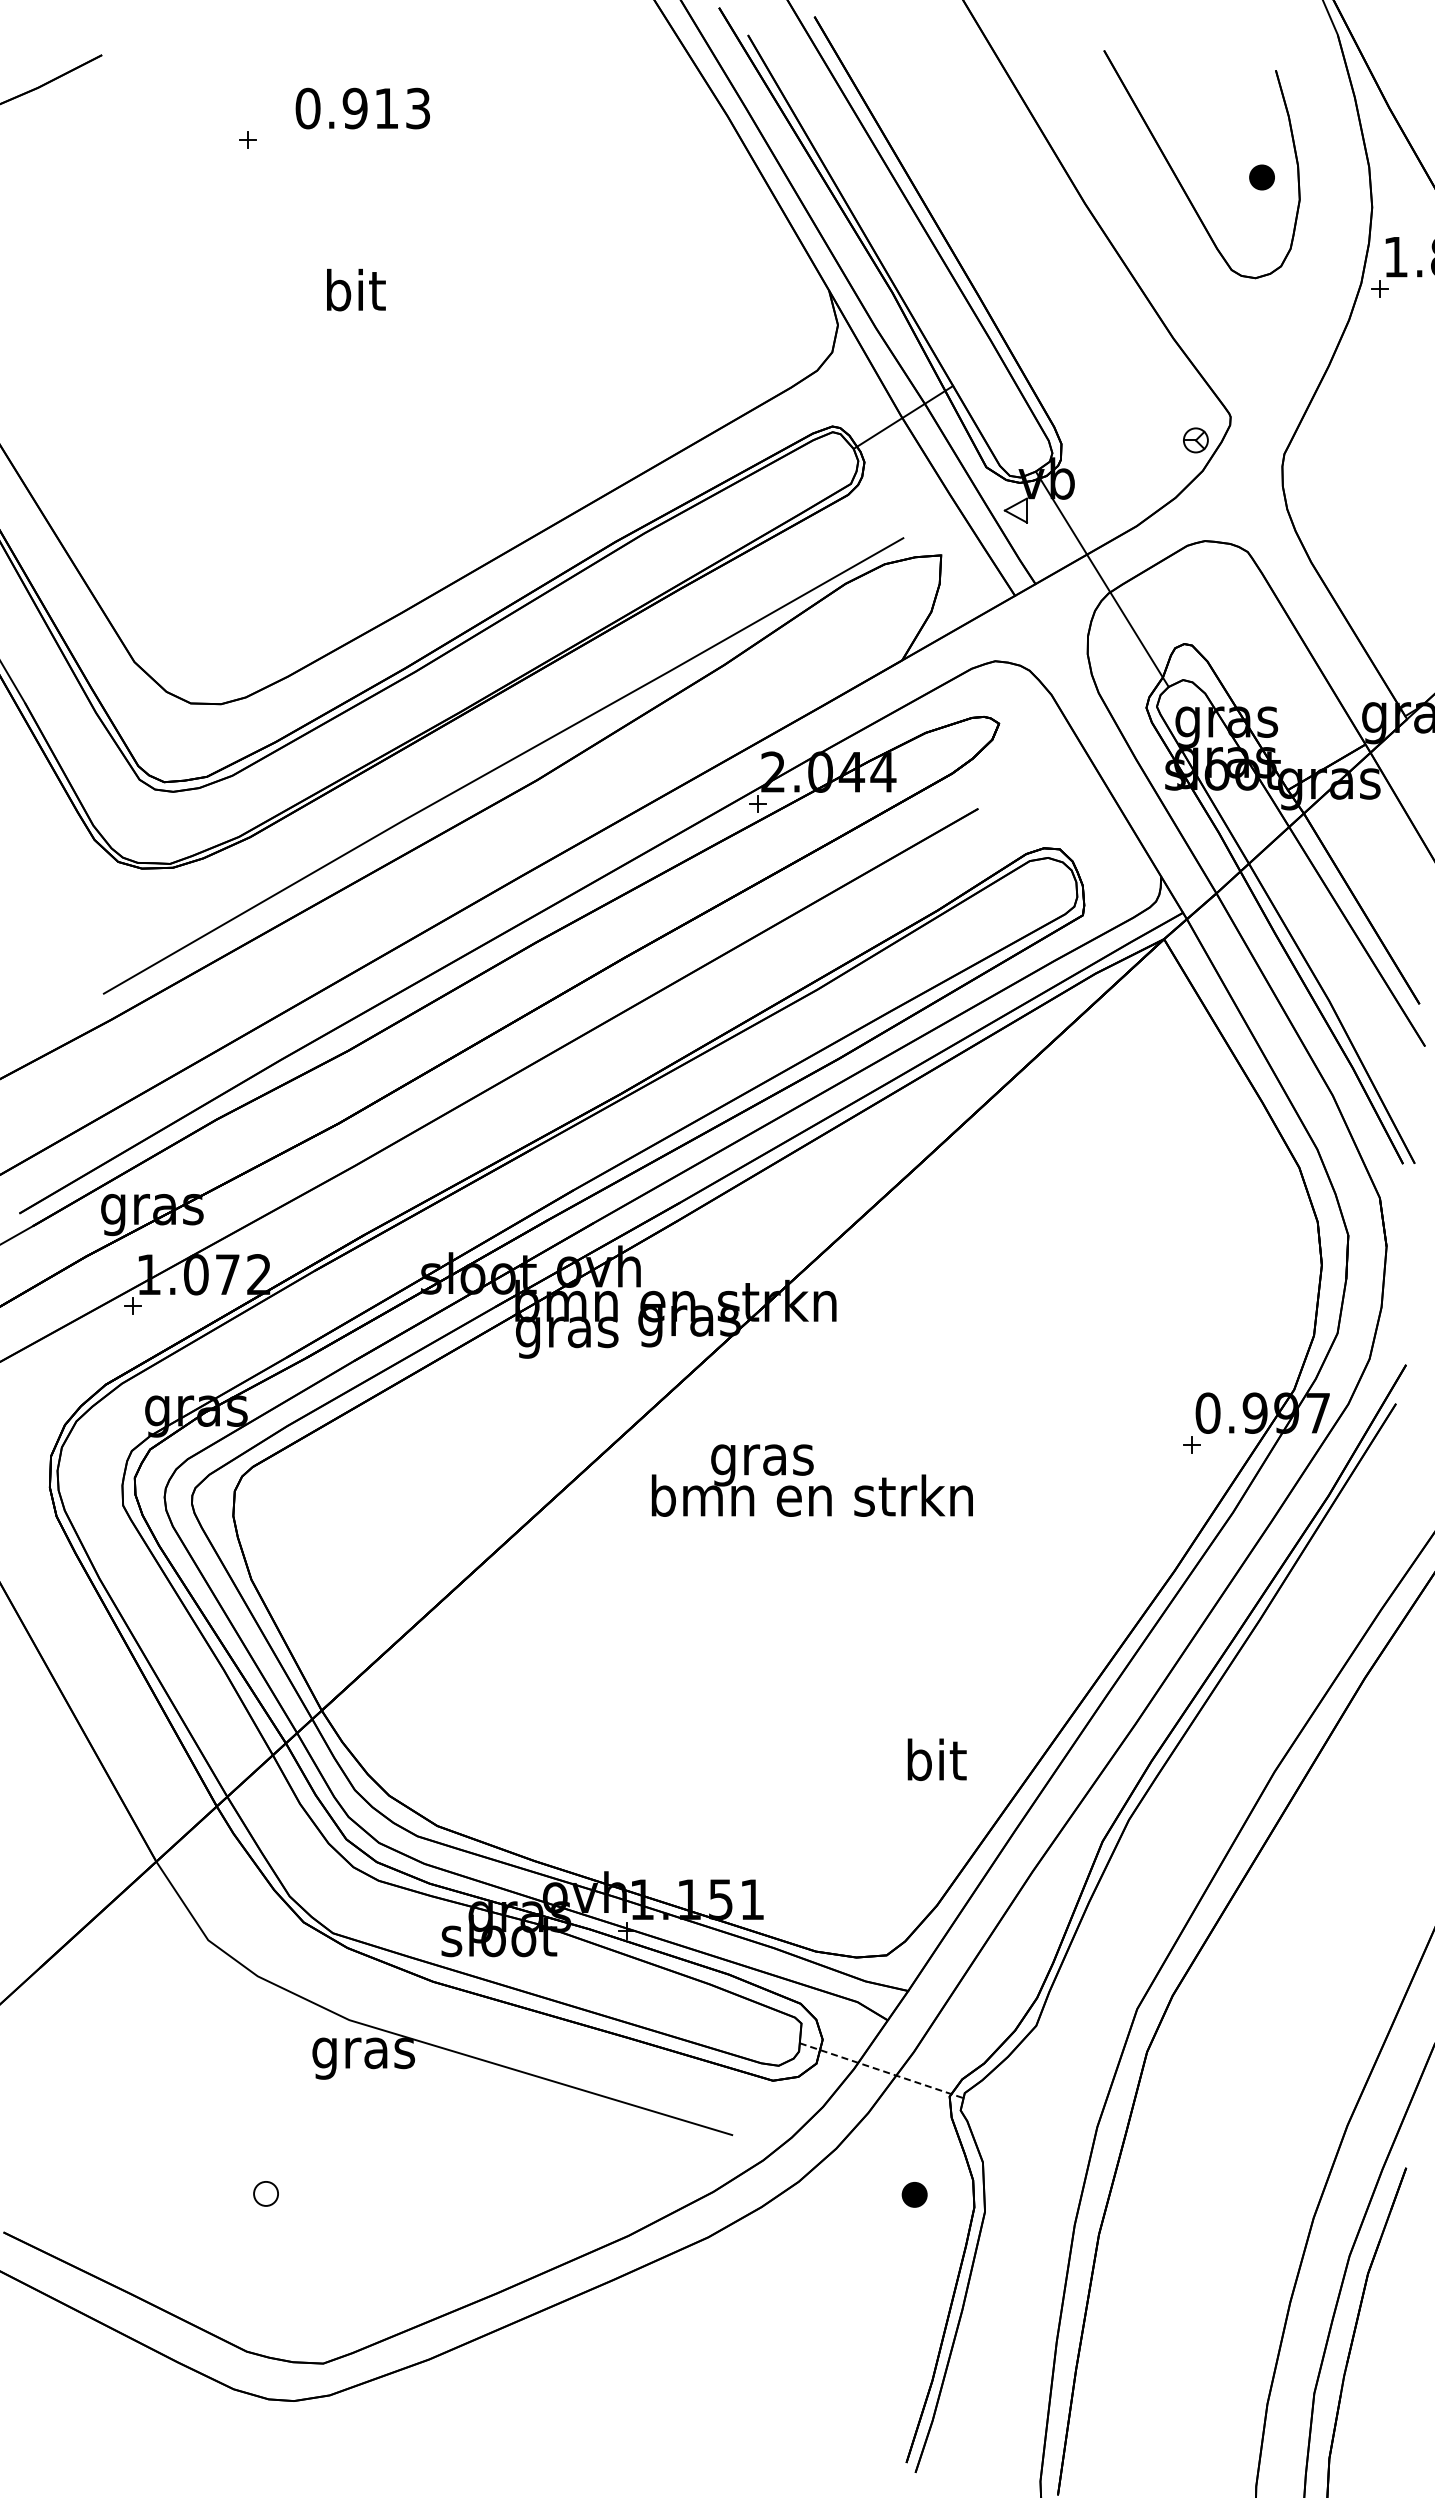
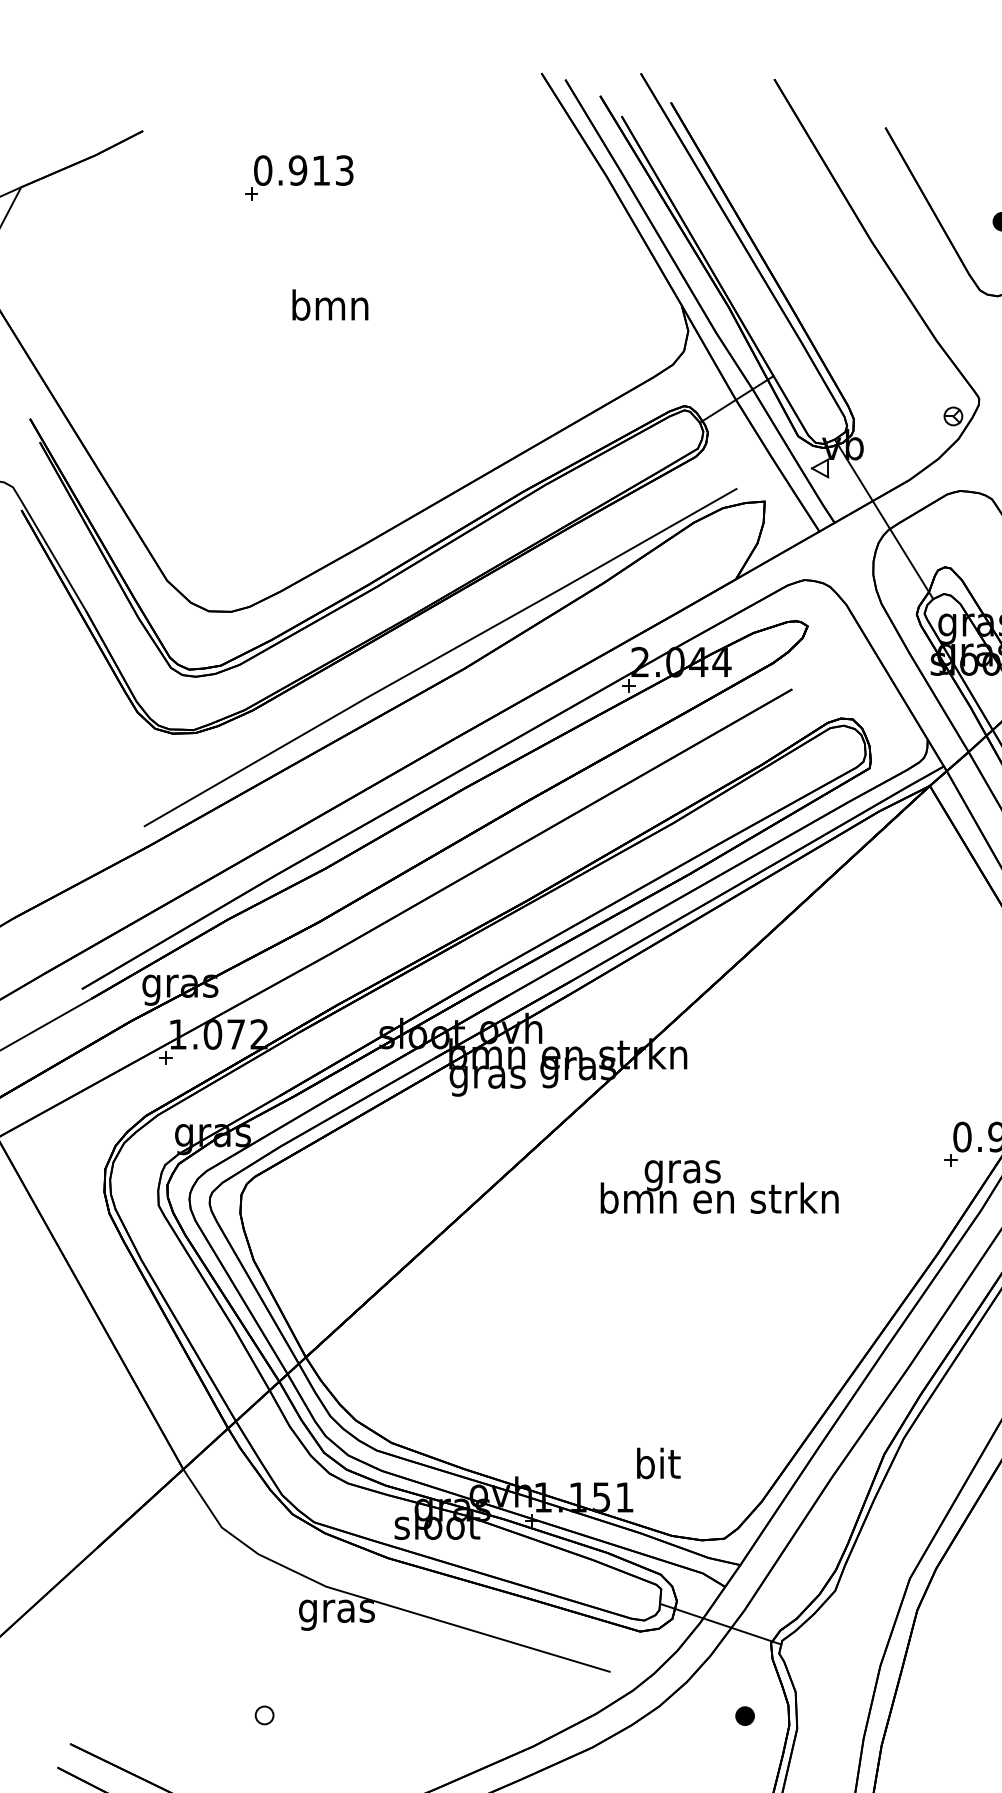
text: (362, 108) -> (303, 170), moved
text: (354, 289) -> (330, 304), bit -> bmn
text: (811, 1480) -> (719, 1186), moved
text: (936, 1759) -> (658, 1463), moved
line: (882, 2070) -> (721, 1624), dashed -> solid

